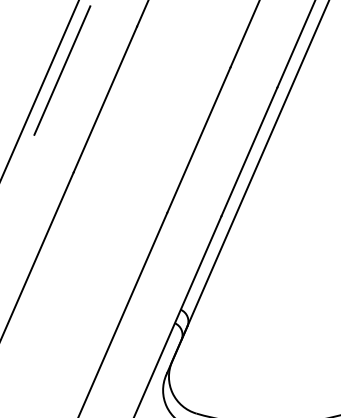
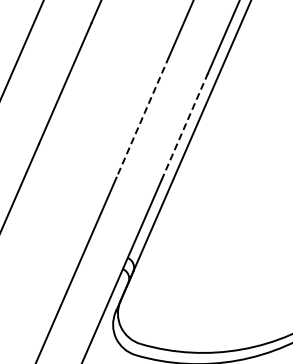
line: (62, 70) -> (29, 59), removed
line: (198, 140) -> (142, 117), solid -> dashed
line: (249, 151) -> (184, 126), solid -> dashed

